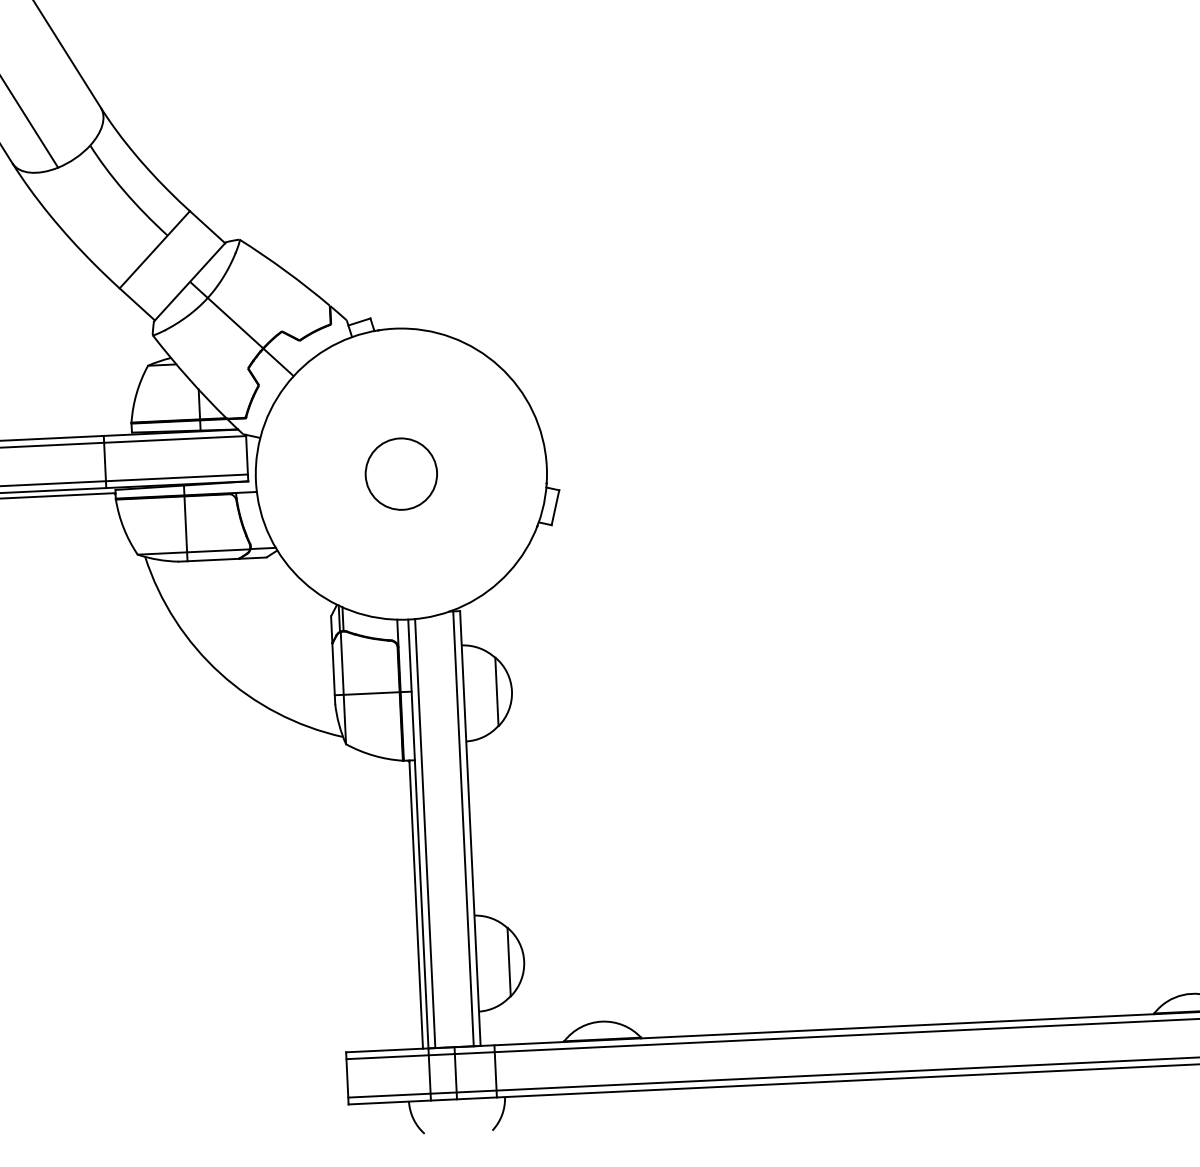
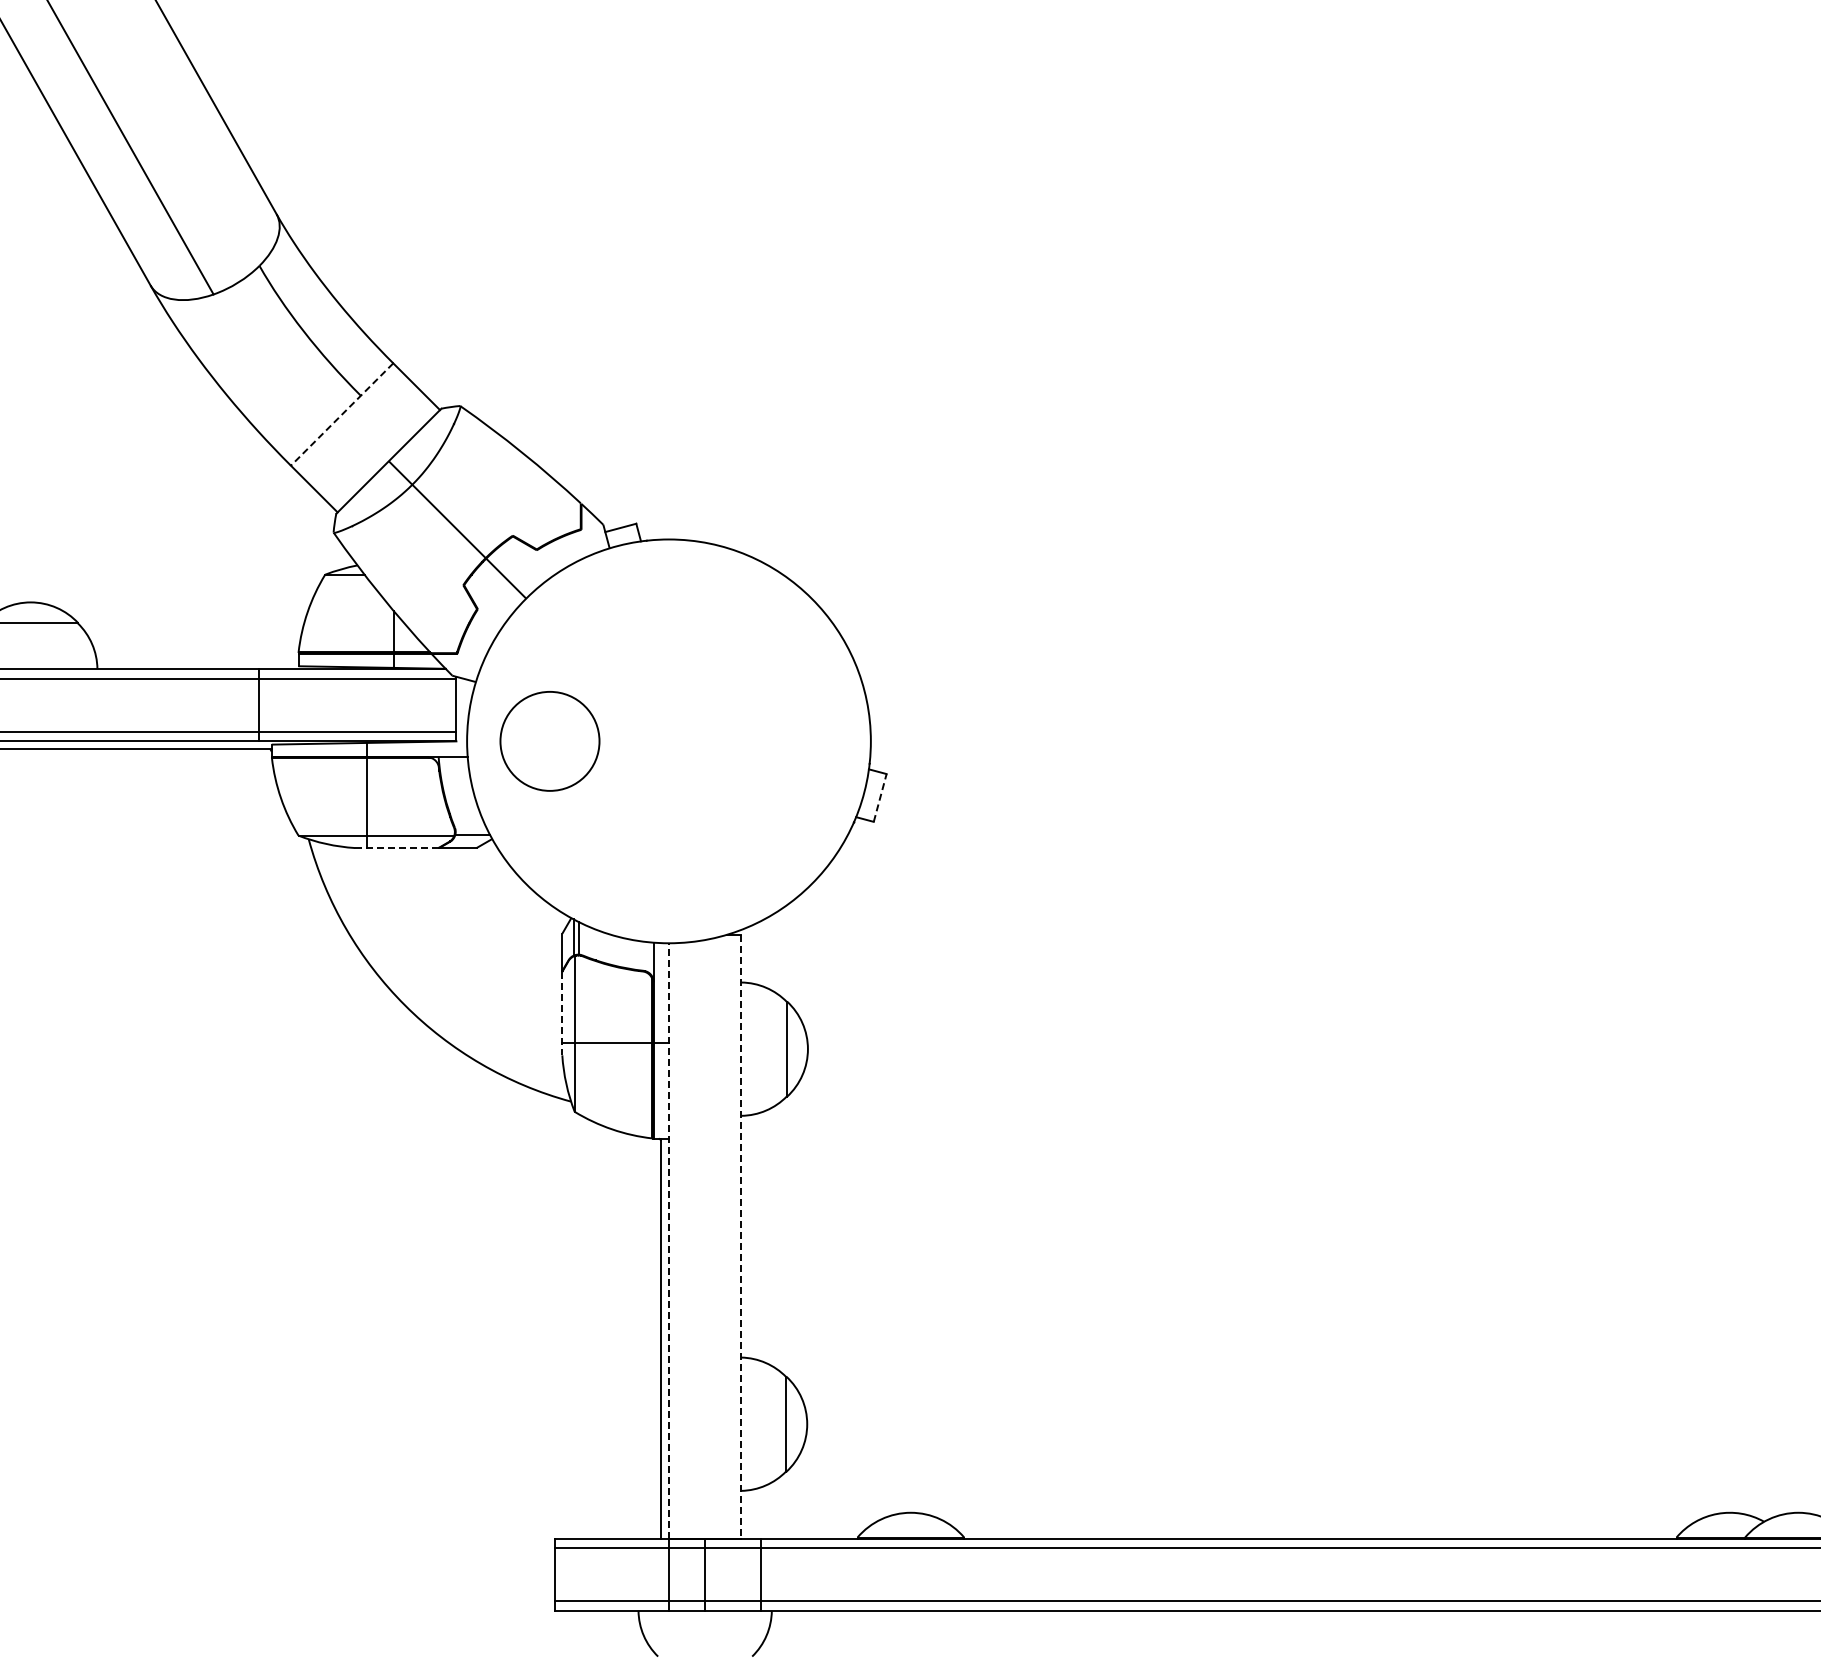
line: (154, 249) -> (341, 414), solid -> dashed
circle: (401, 474) -> (549, 741), moved
line: (555, 507) -> (880, 797), solid -> dashed
line: (208, 560) -> (396, 848), solid -> dashed
line: (333, 673) -> (562, 1013), solid -> dashed
line: (463, 828) -> (731, 1236), removed
line: (470, 828) -> (741, 1236), solid -> dashed
line: (418, 833) -> (668, 1240), solid -> dashed
line: (425, 833) -> (678, 1240), removed

